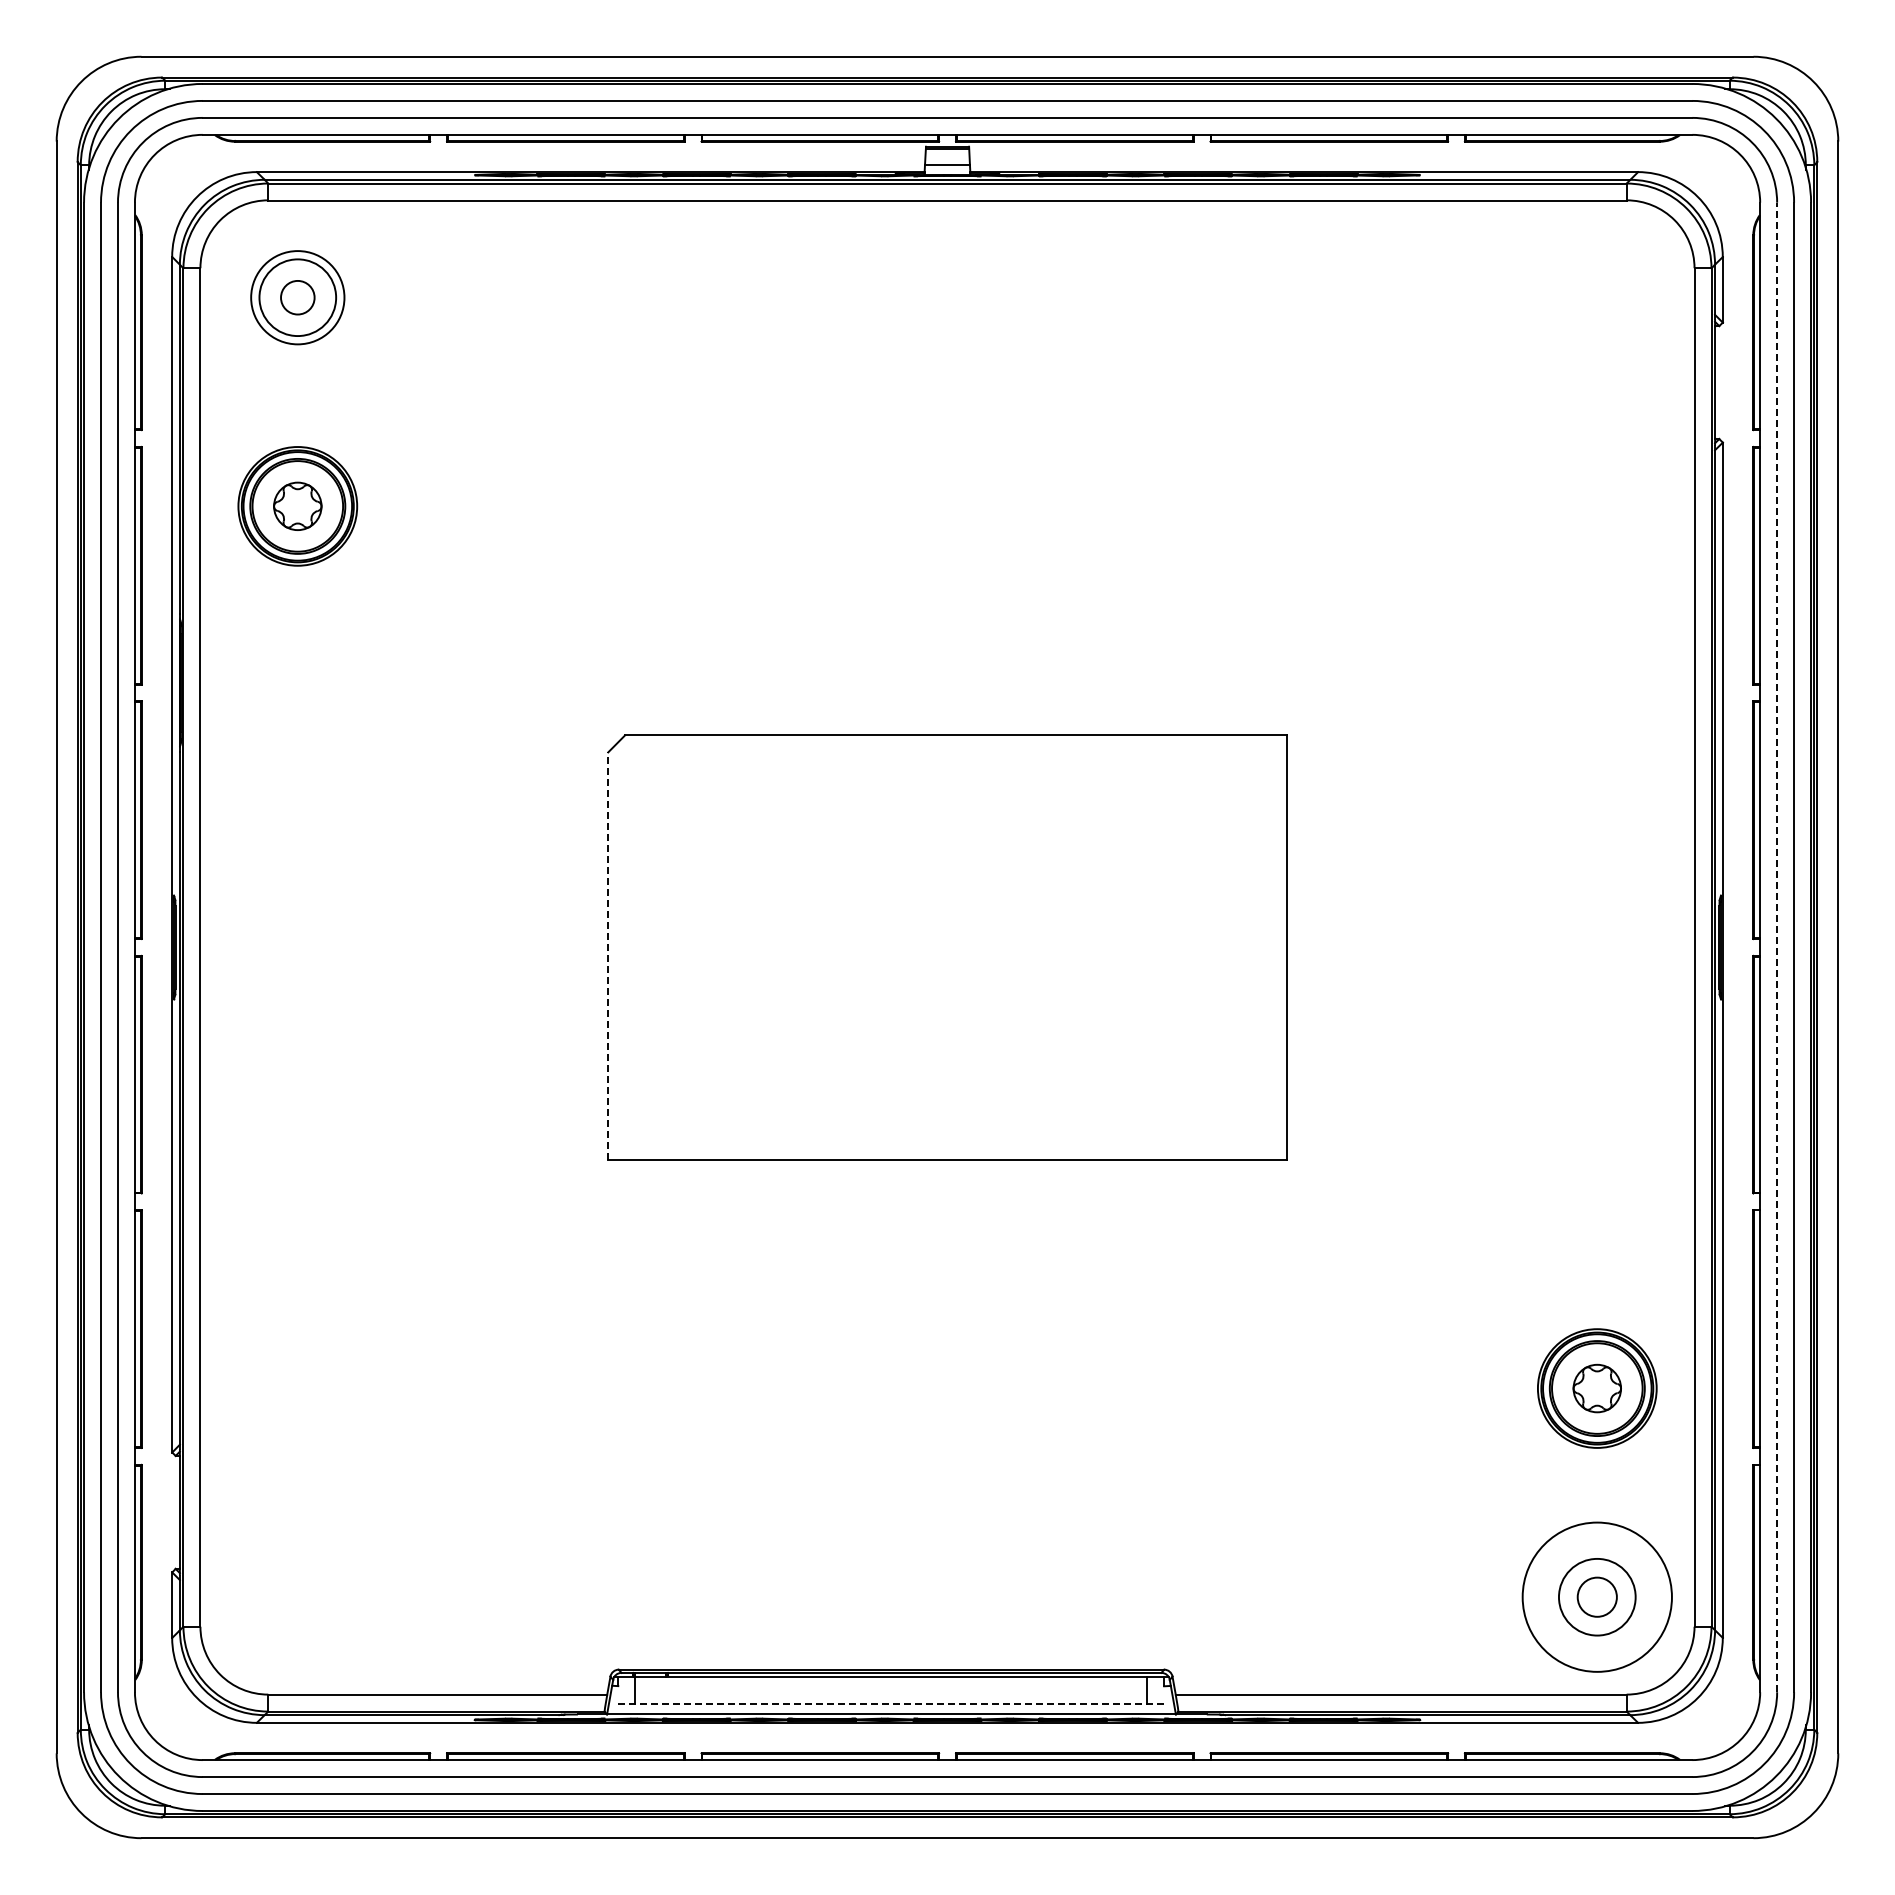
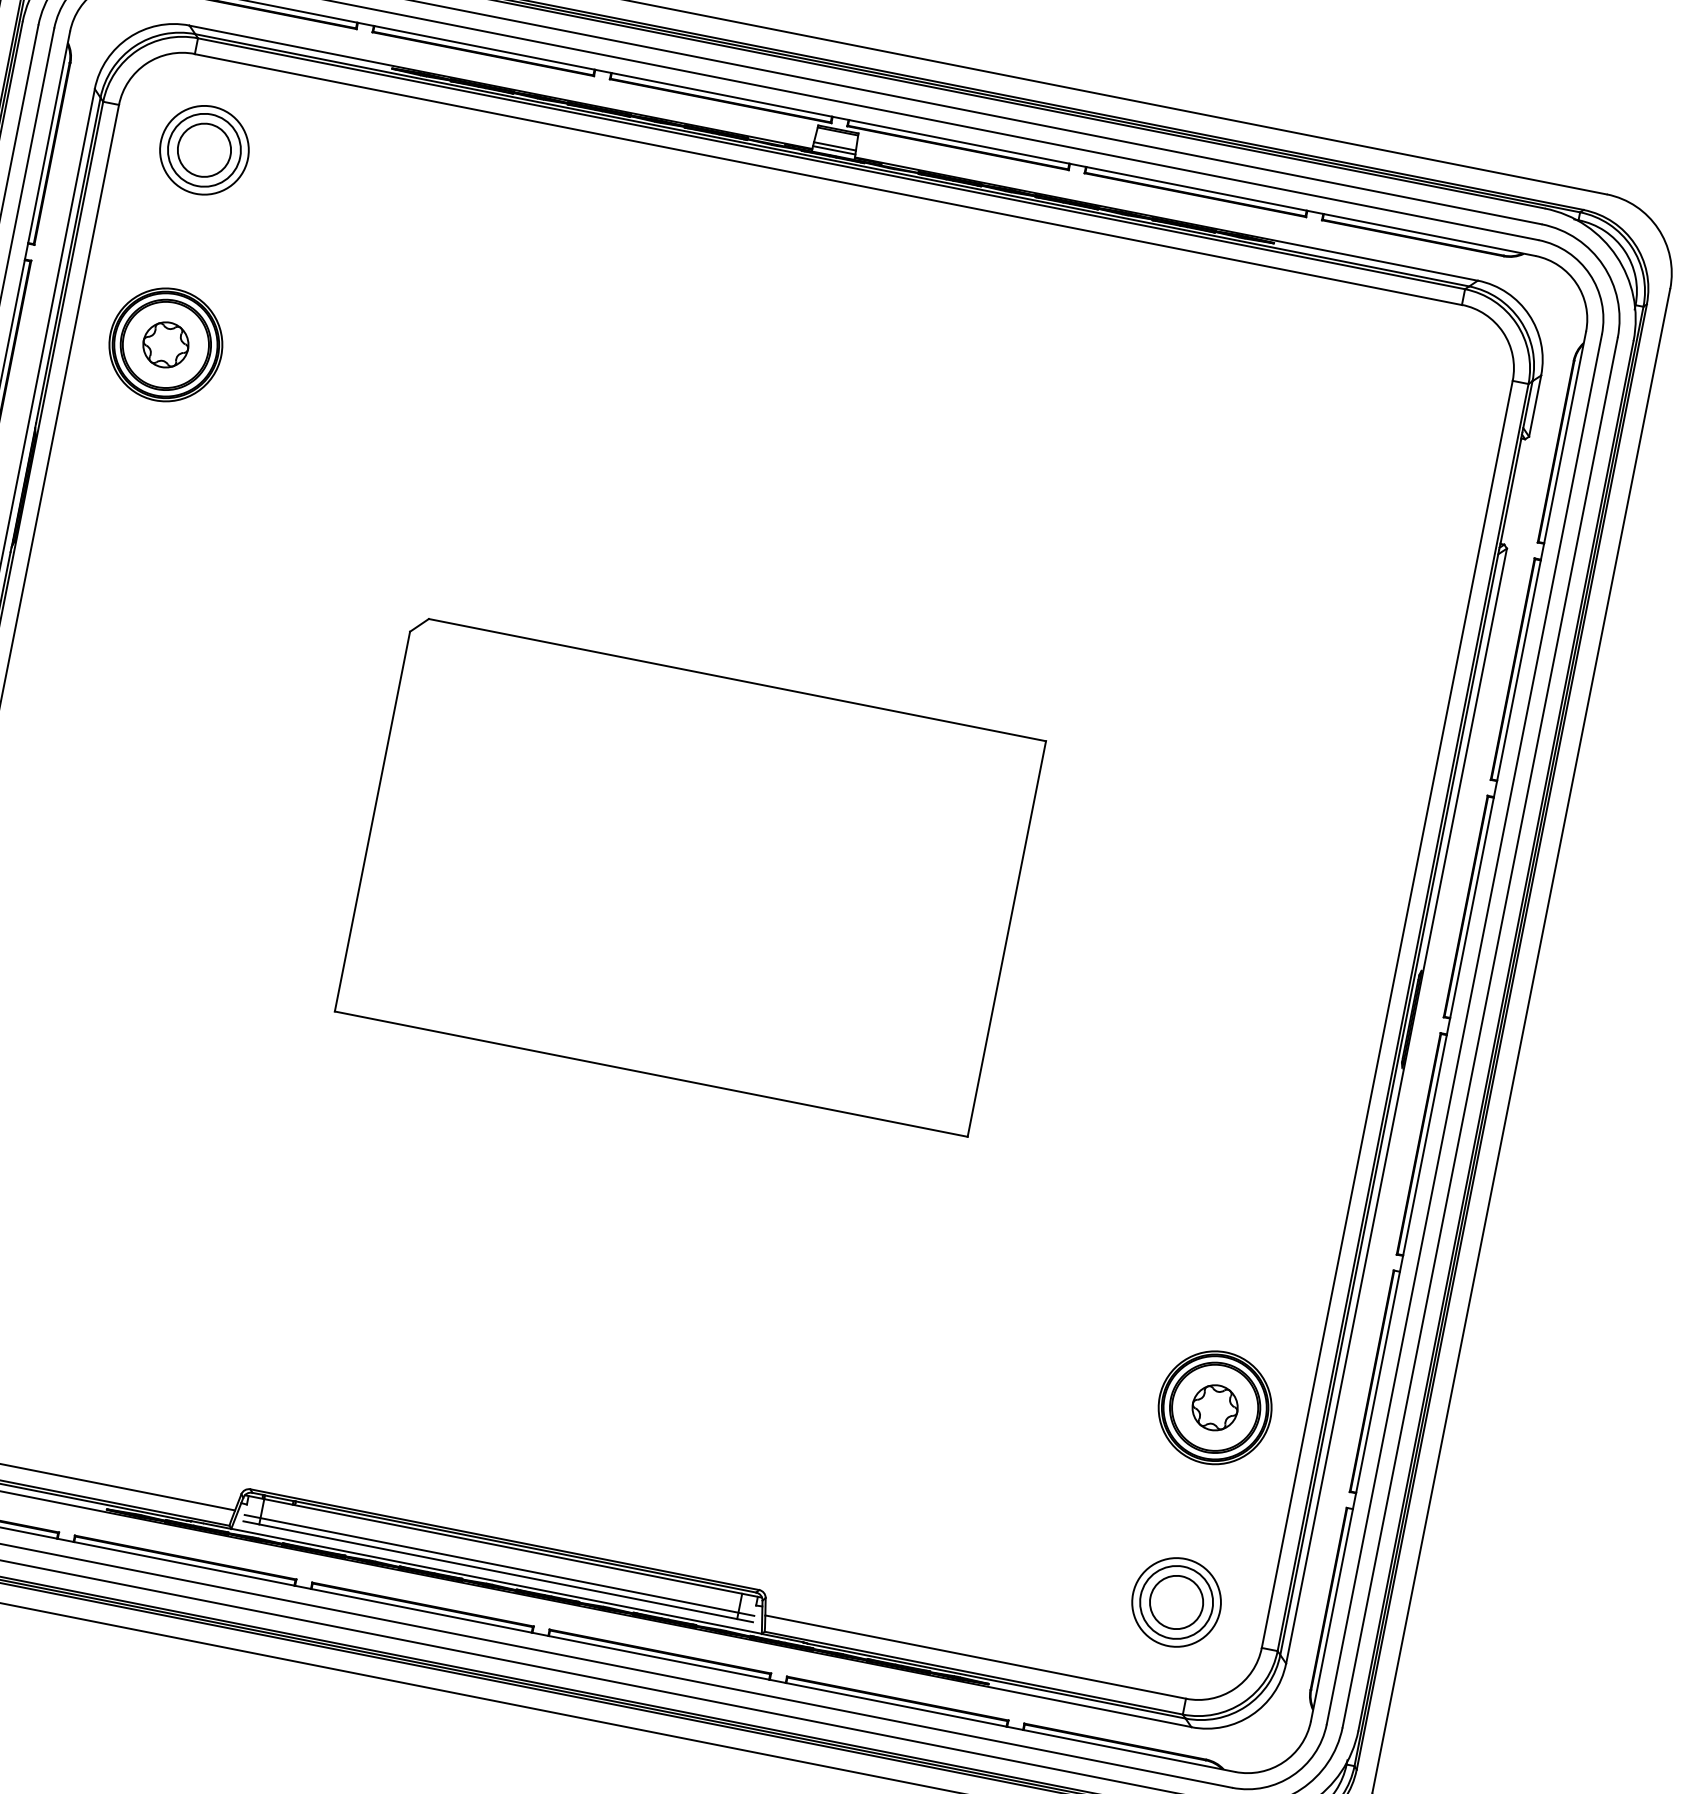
line: (947, 169) -> (834, 150), added
circle: (297, 297) -> (204, 150), size x1.67
line: (1777, 947) -> (1464, 1029), dashed -> solid
line: (608, 955) -> (372, 821), dashed -> solid
circle: (1596, 1596) -> (1175, 1601), size x0.62
circle: (1597, 1597) -> (1176, 1602), size x1.43
line: (891, 1697) -> (499, 1565), added
line: (890, 1704) -> (497, 1571), dashed -> solid

